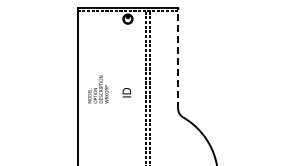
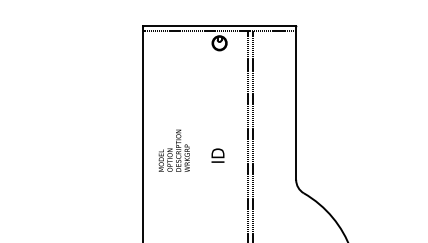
line: (178, 57) -> (296, 101), dashed -> solid

